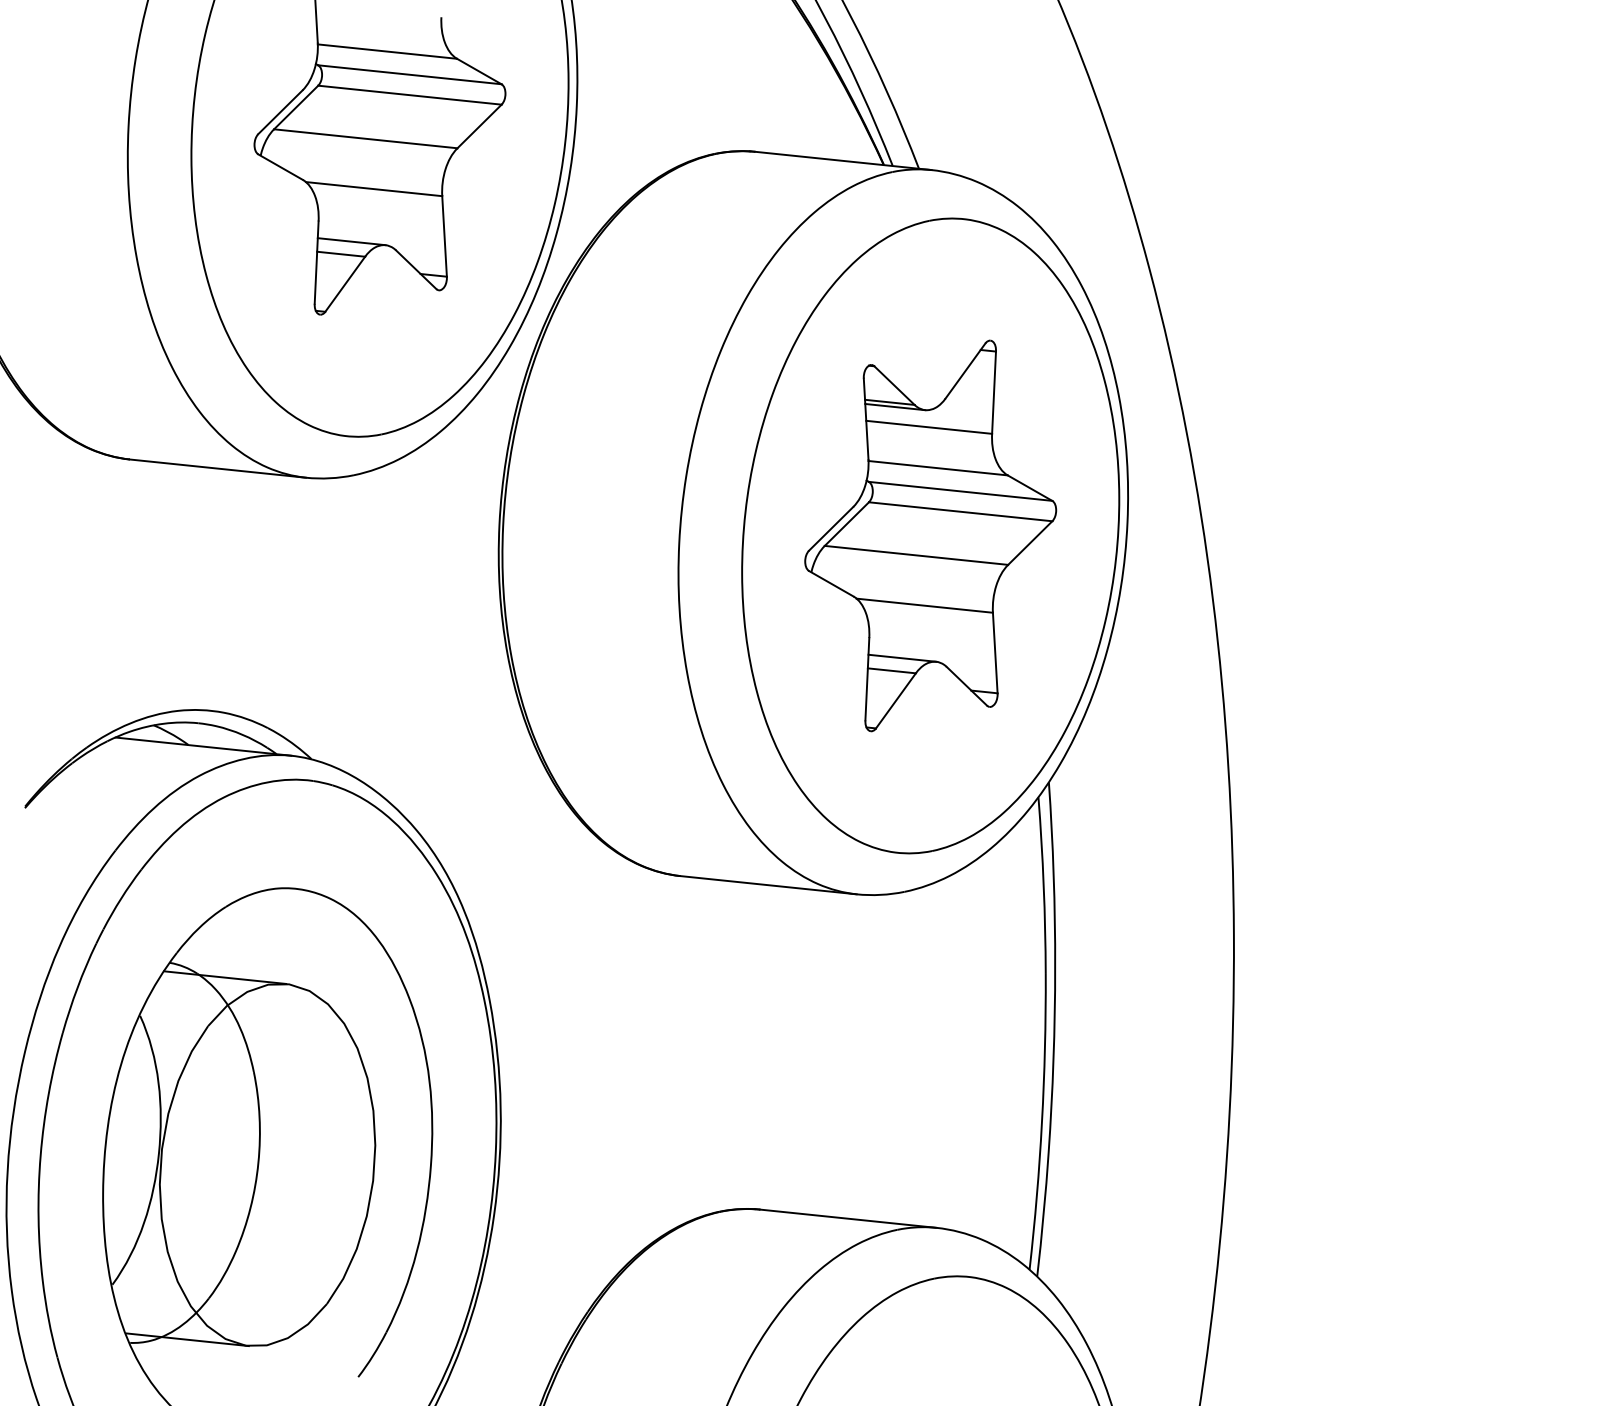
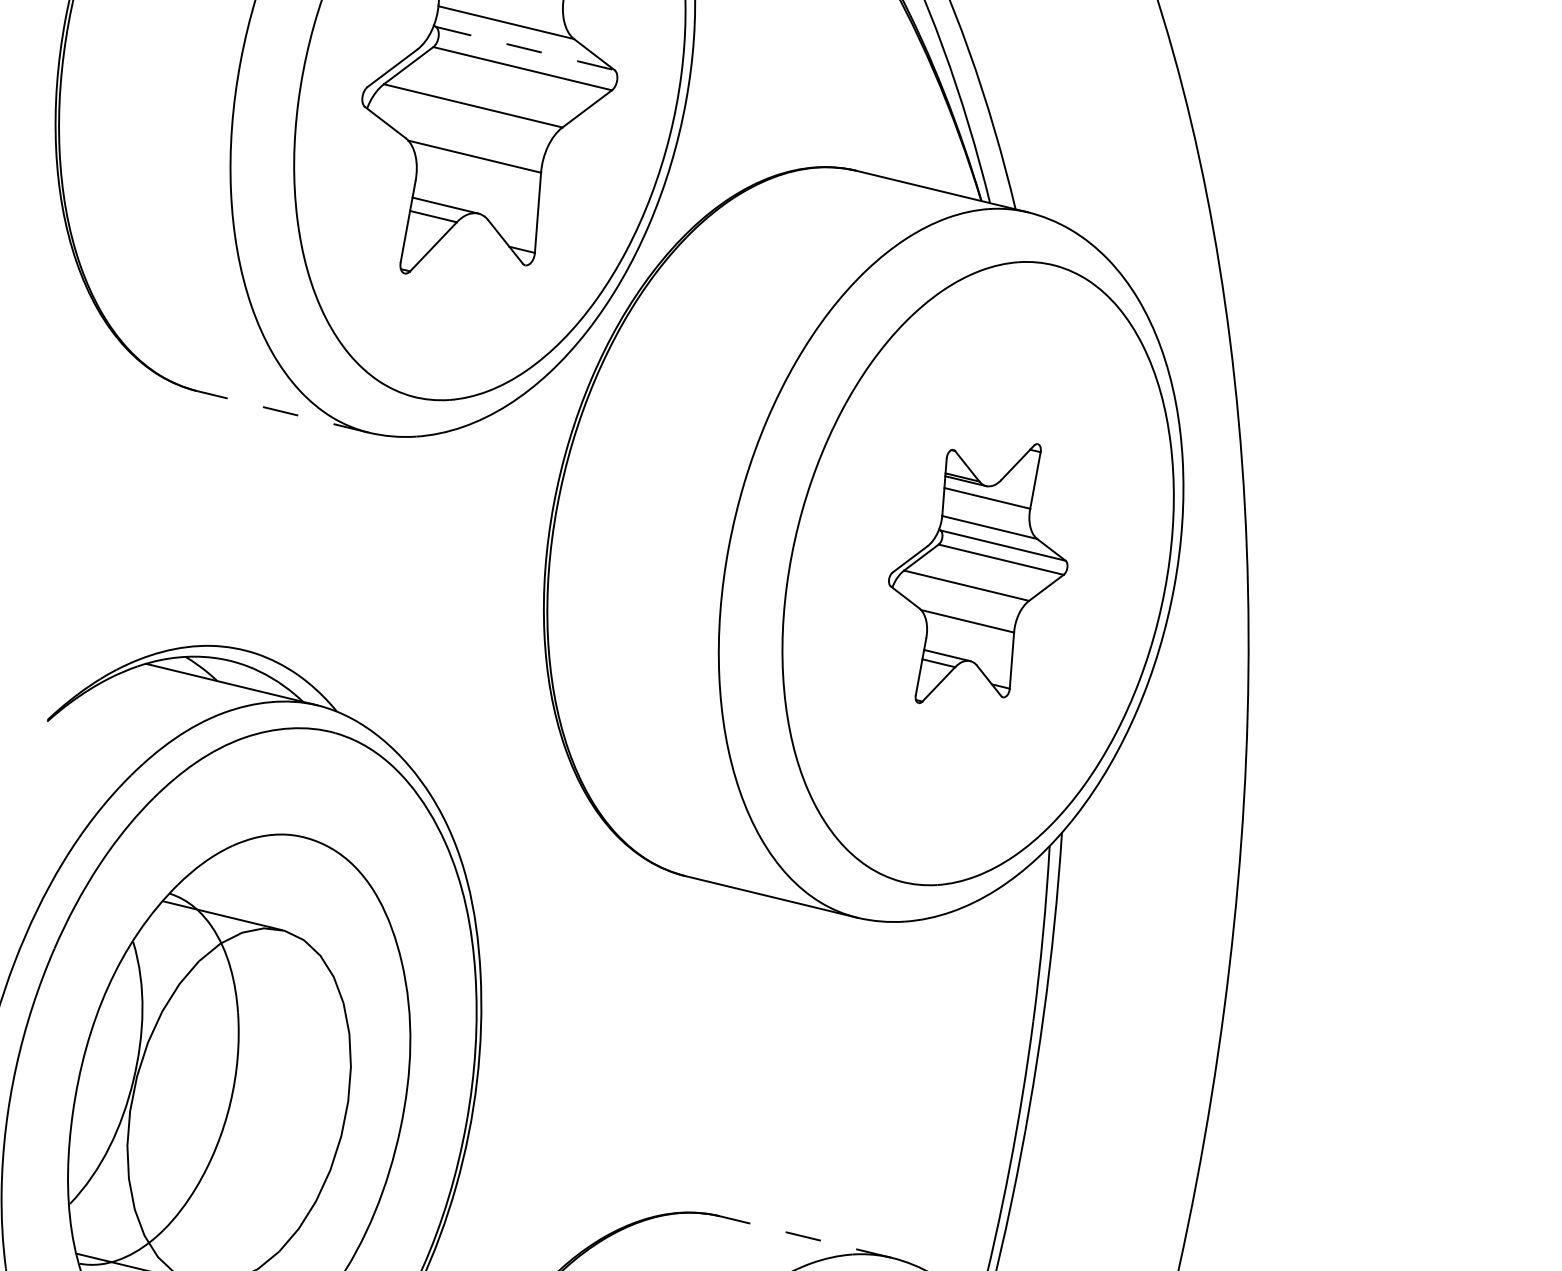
line: (410, 74) -> (525, 48), solid -> dashed
line: (217, 468) -> (282, 411), solid -> dashed
part: (930, 535) -> (978, 573), size x0.7
line: (847, 1218) -> (804, 1236), solid -> dashed

